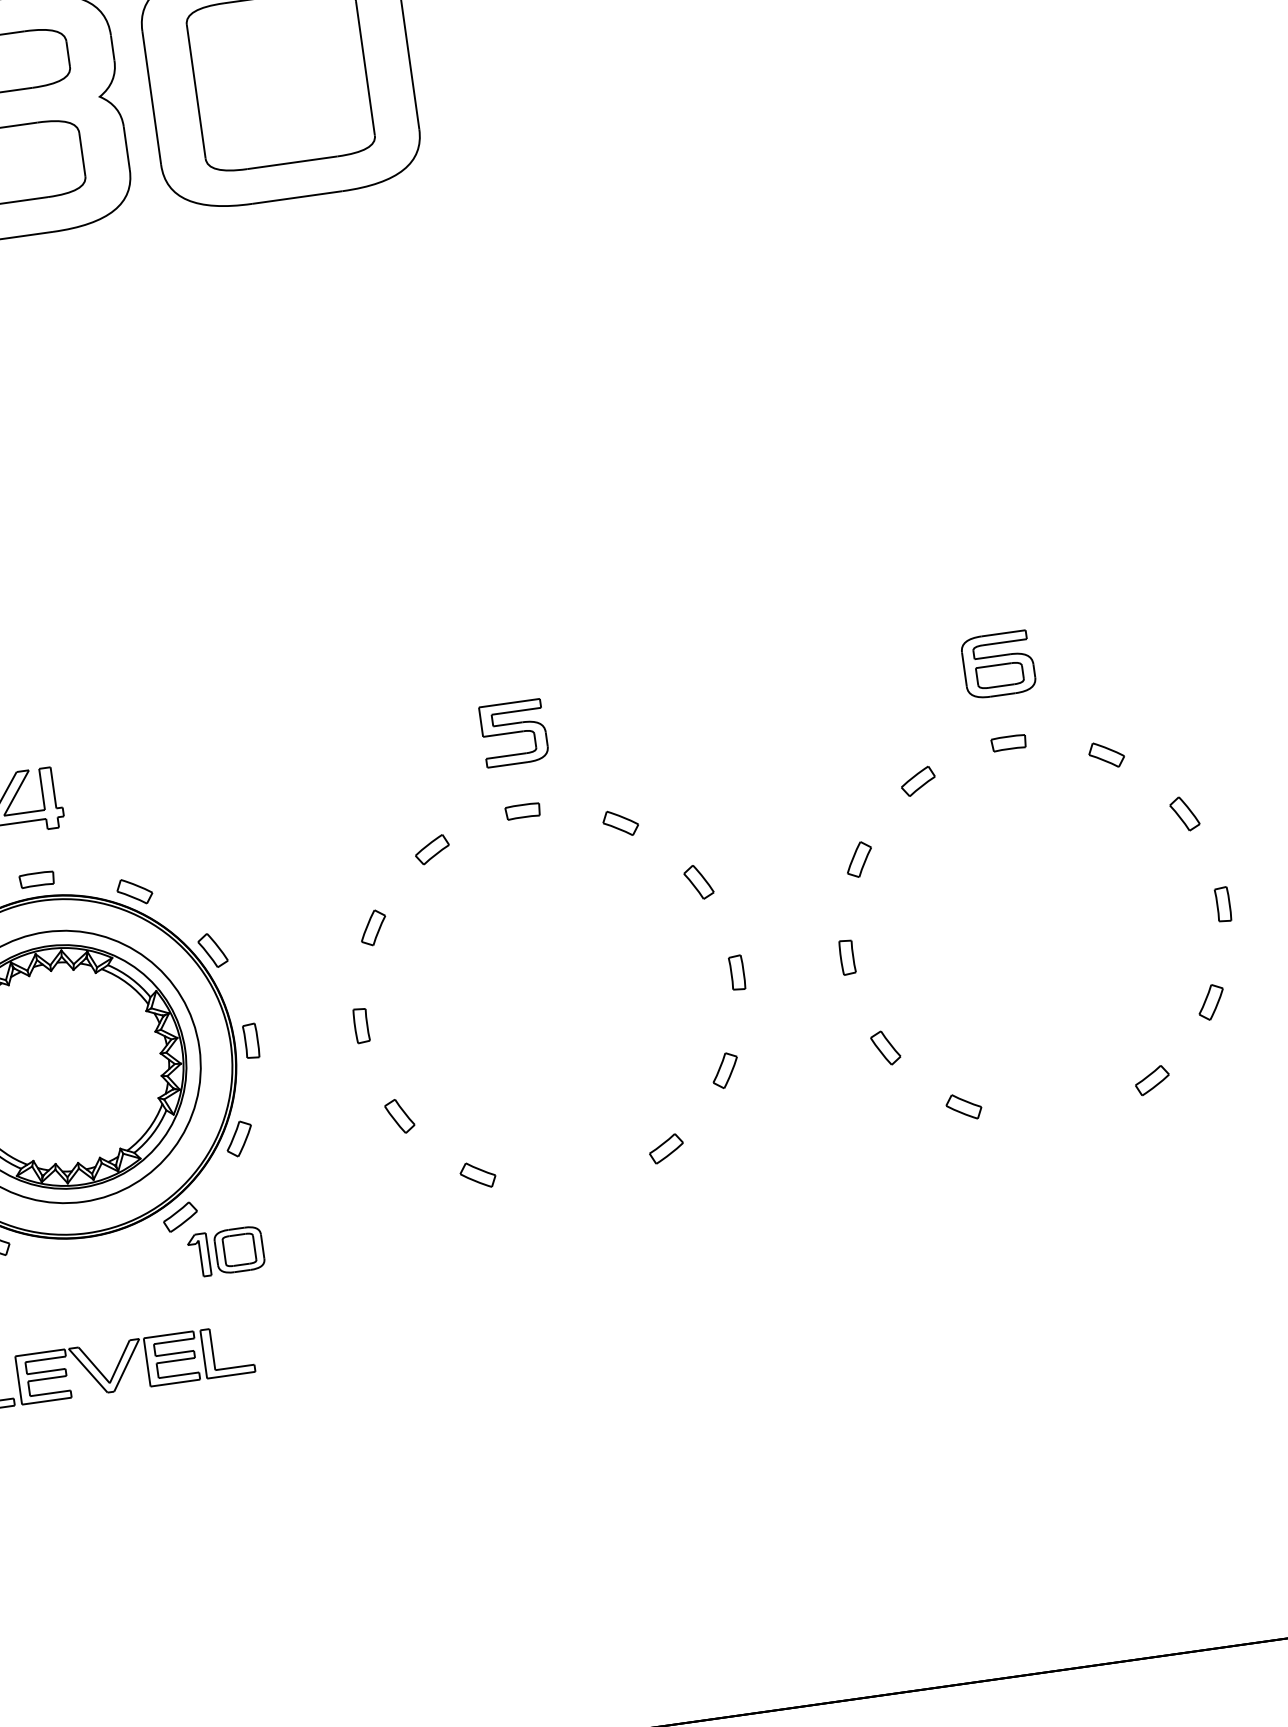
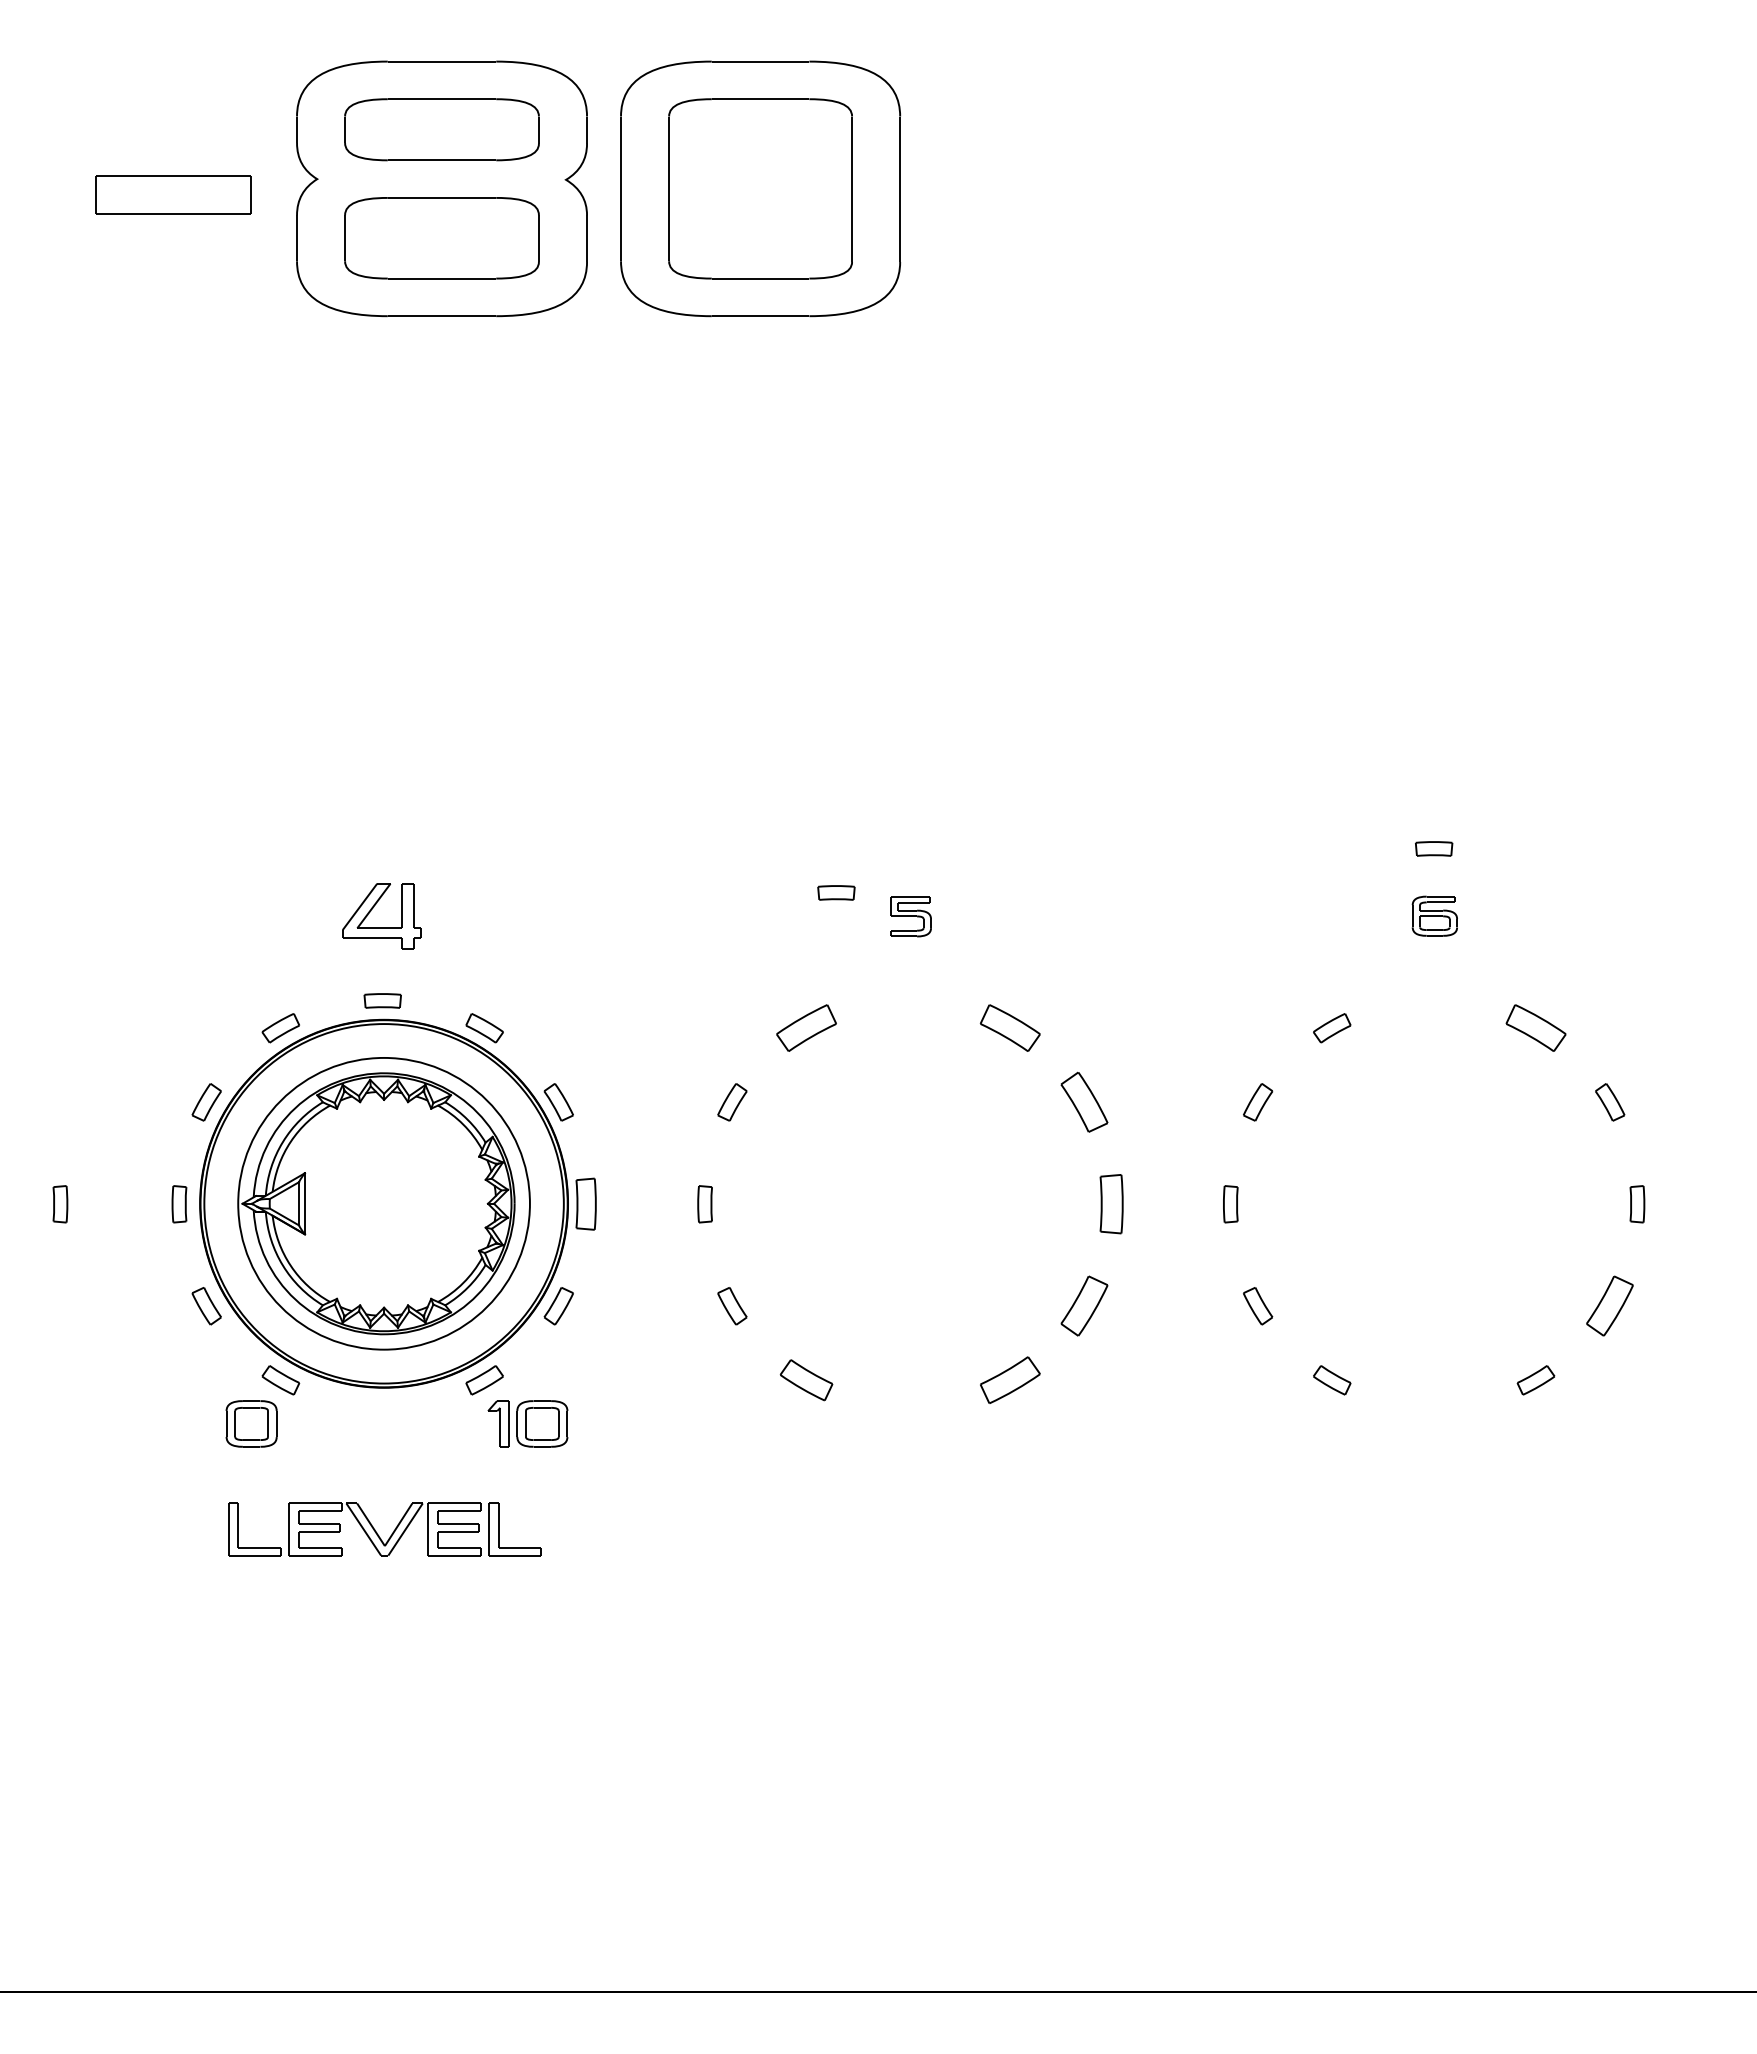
part: (998, 663) -> (1434, 915), size x0.6
part: (513, 733) -> (910, 916), size x0.6
part: (1009, 742) -> (1434, 848), moved
part: (1106, 755) -> (1535, 1028), size x1.6
part: (522, 810) -> (836, 892), moved
part: (620, 823) -> (1010, 1028), size x1.6
part: (432, 850) -> (806, 1028), size x1.6
part: (698, 882) -> (1084, 1102), size x1.6
part: (737, 973) -> (1111, 1204), size x1.6
part: (1211, 1002) -> (1610, 1306), size x1.6
part: (250, 1041) -> (585, 1204), size x1.4
part: (725, 1070) -> (1084, 1306), size x1.6
part: (666, 1148) -> (1010, 1380), size x1.6
part: (478, 1175) -> (806, 1380), size x1.4

